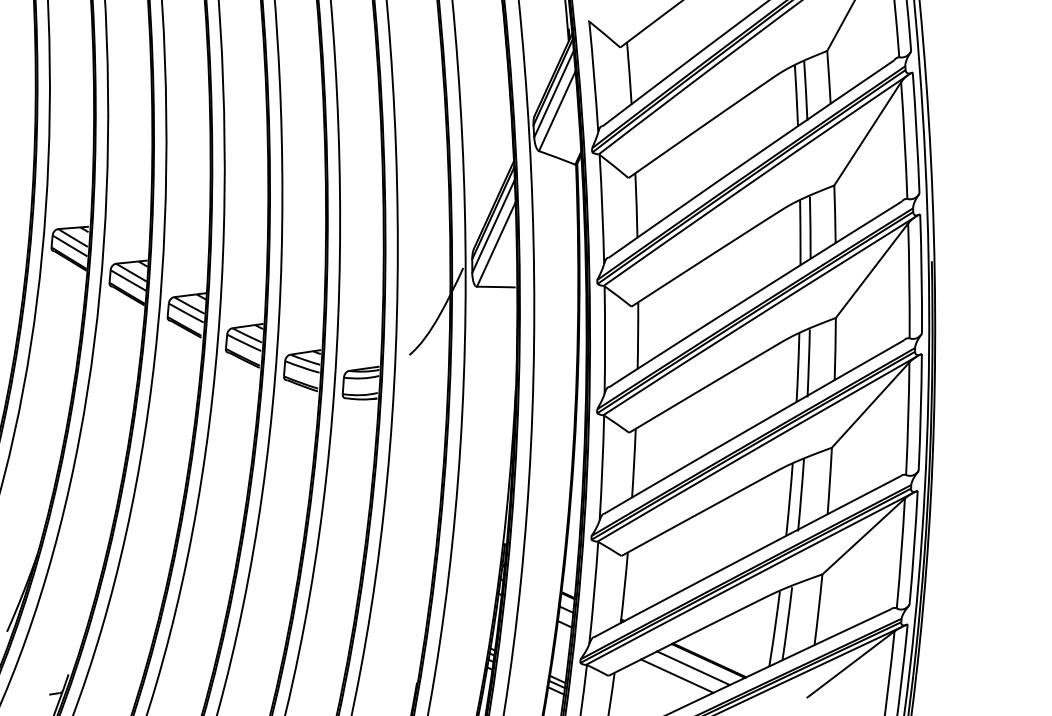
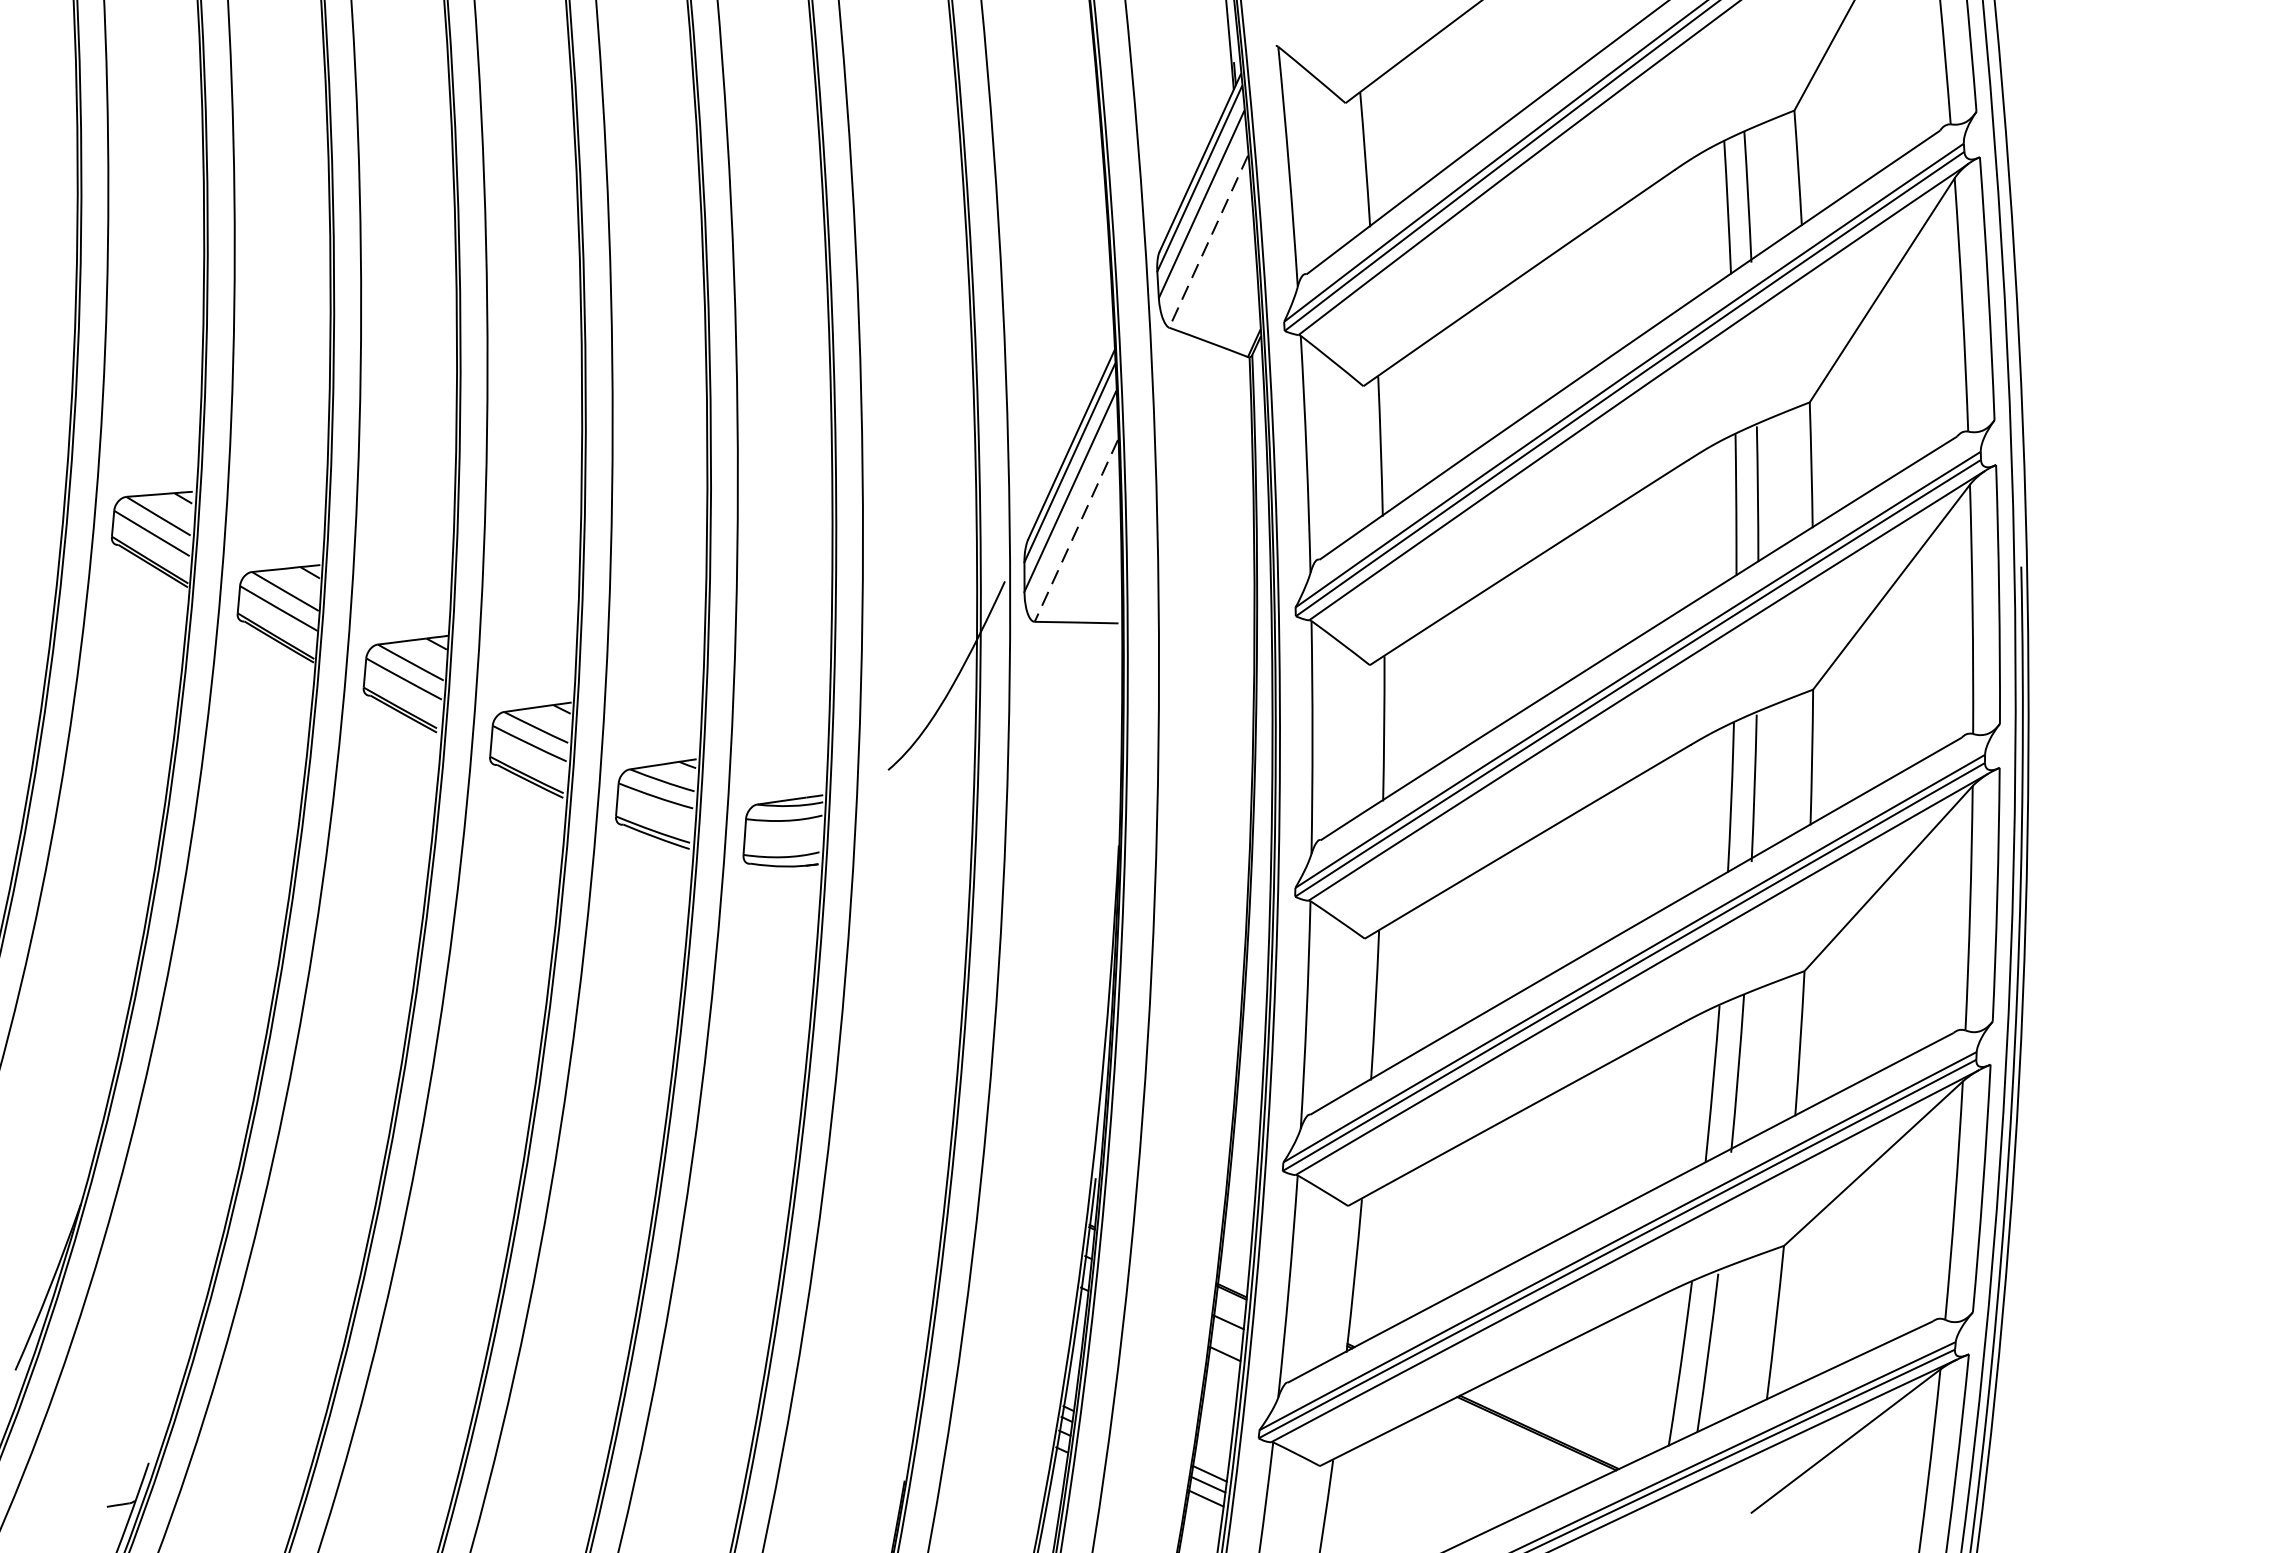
line: (557, 111) -> (1209, 241), solid -> dashed
line: (495, 245) -> (1074, 532), solid -> dashed
line: (693, 668) -> (1504, 1450), removed
line: (677, 675) -> (1469, 1465), removed

